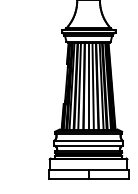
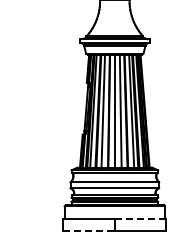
line: (108, 169) -> (140, 219), solid -> dashed
line: (69, 178) -> (89, 230), solid -> dashed

